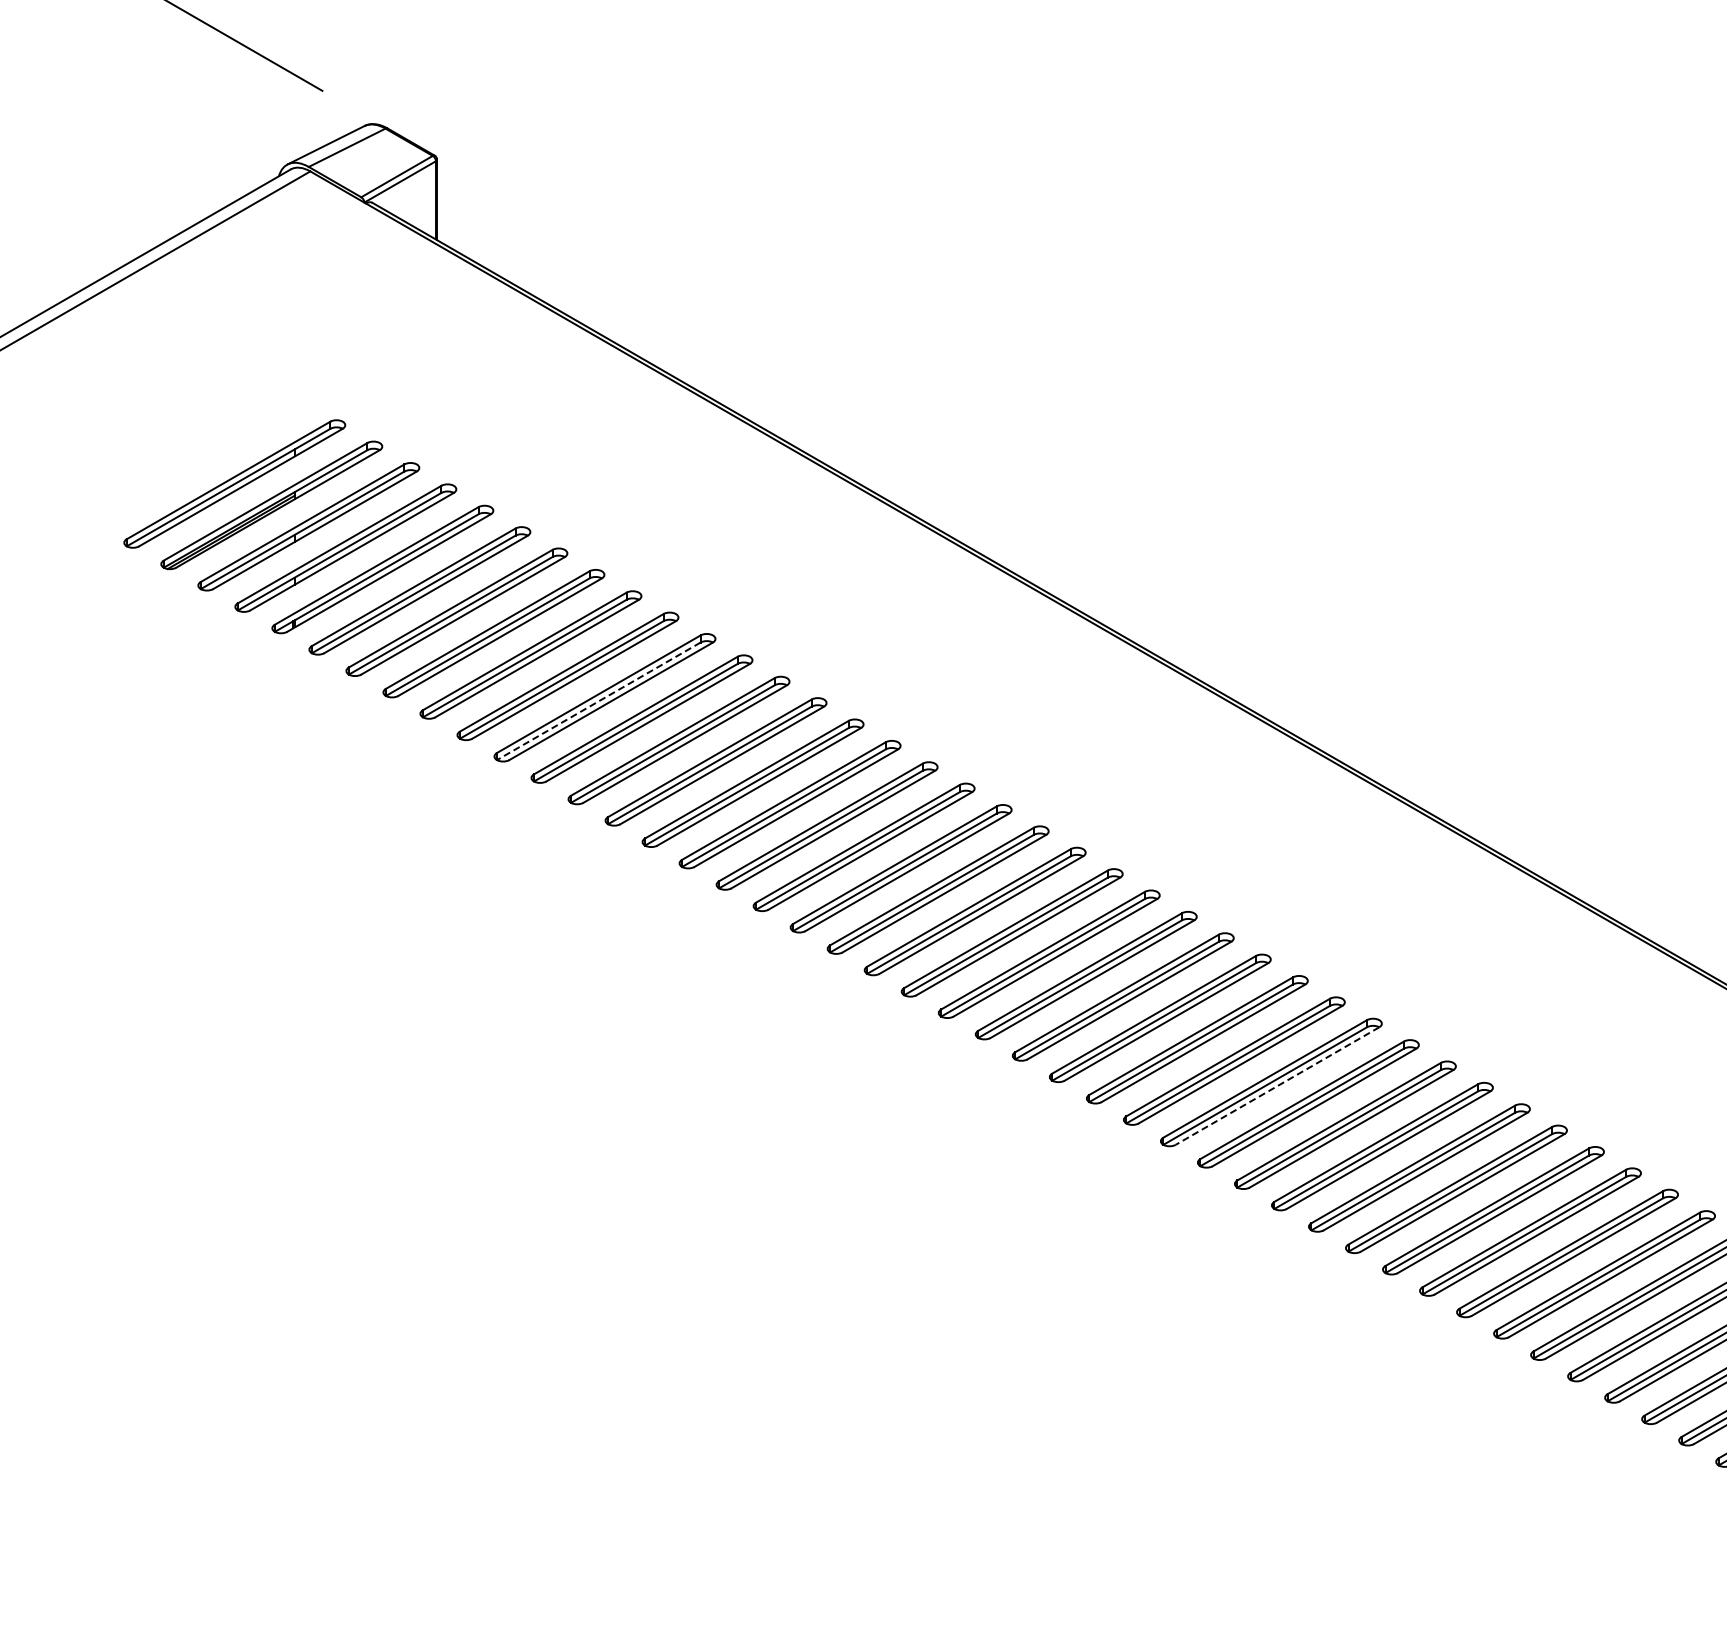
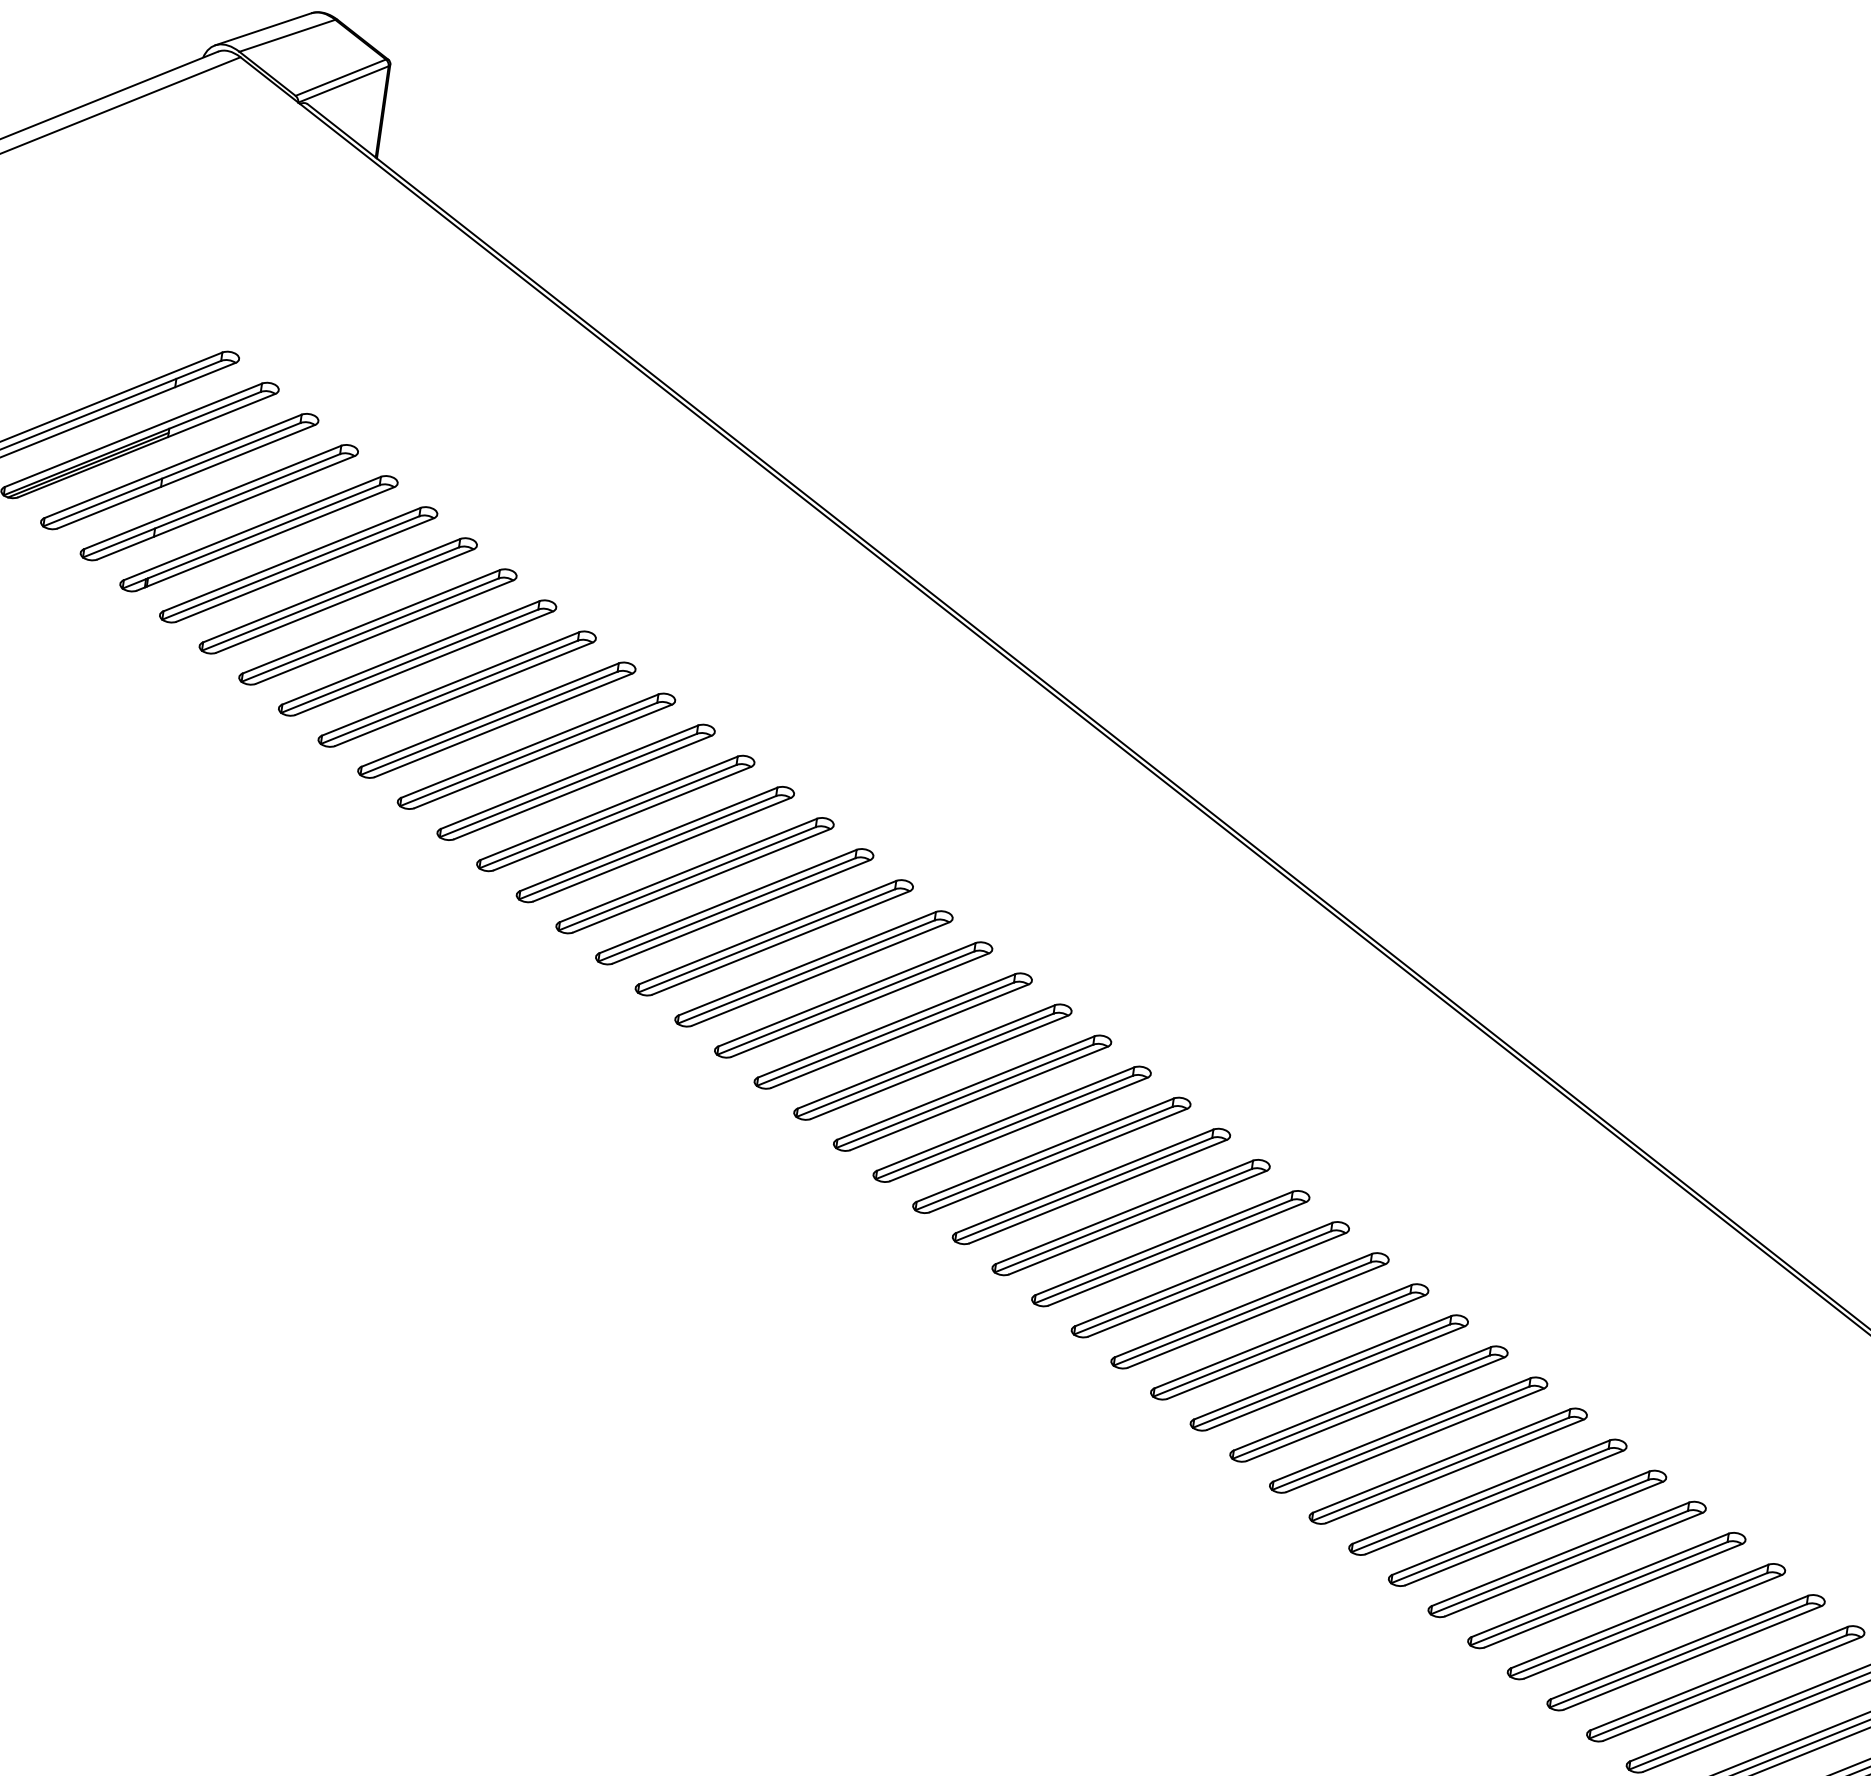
line: (598, 701) -> (488, 723), dashed -> solid
line: (1277, 1086) -> (1216, 1285), dashed -> solid

